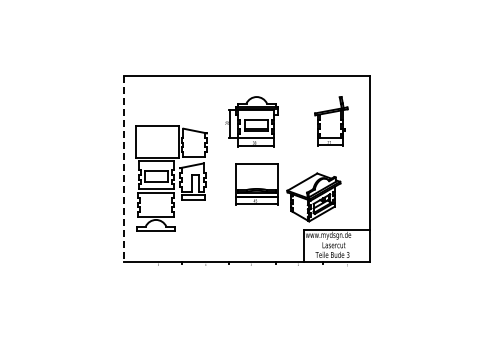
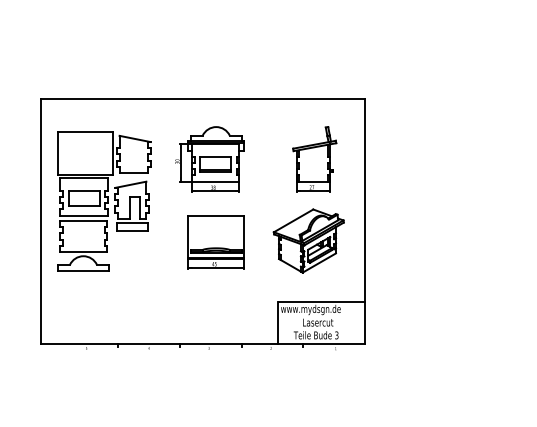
line: (124, 169) -> (41, 222), dashed -> solid
part: (171, 178) -> (103, 201), moved
part: (313, 197) -> (308, 241), moved

